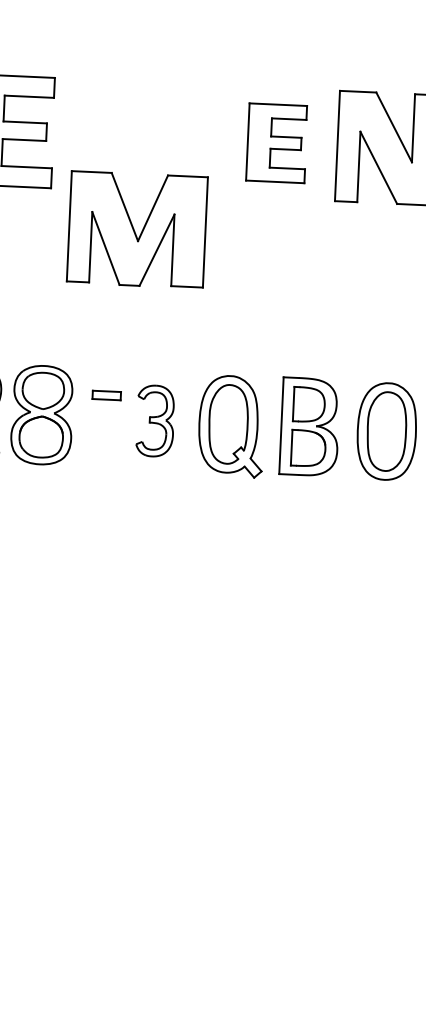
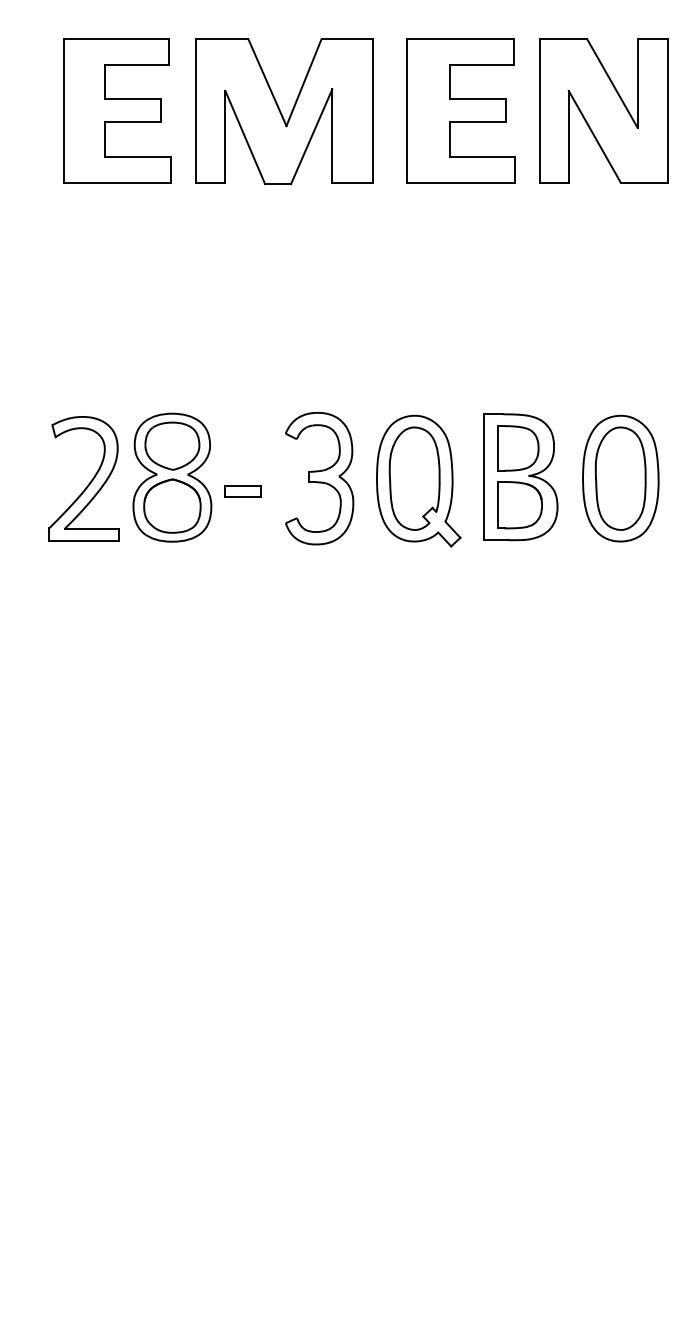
part: (276, 142) -> (460, 110), size x1.43
part: (137, 229) -> (284, 111), moved
part: (106, 395) -> (242, 491), moved
part: (155, 420) -> (319, 478), size x1.43

